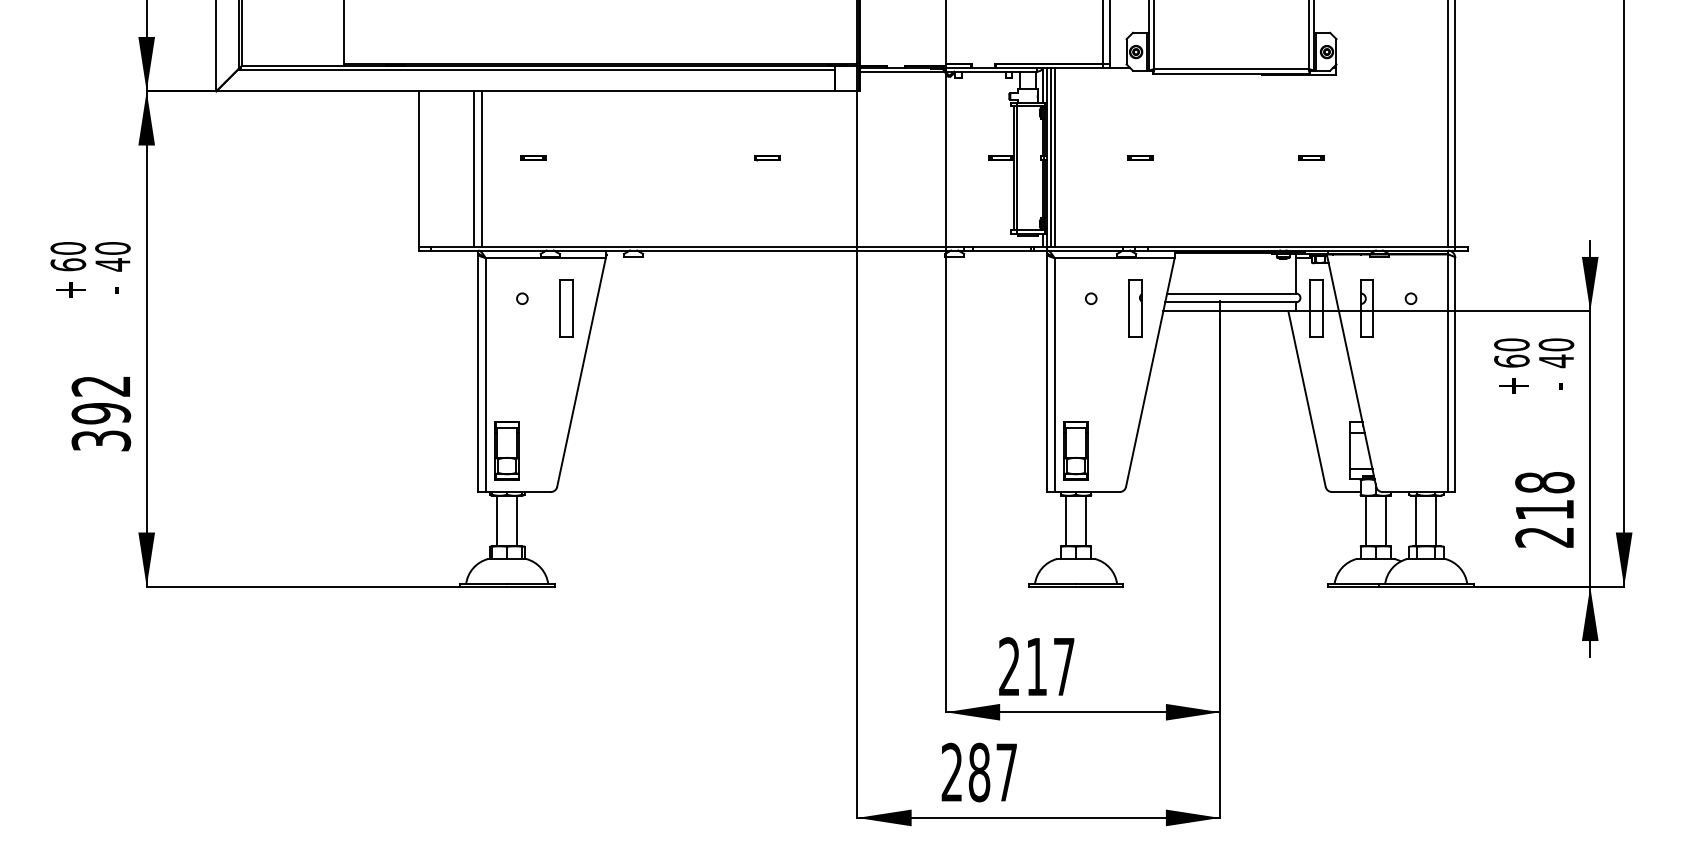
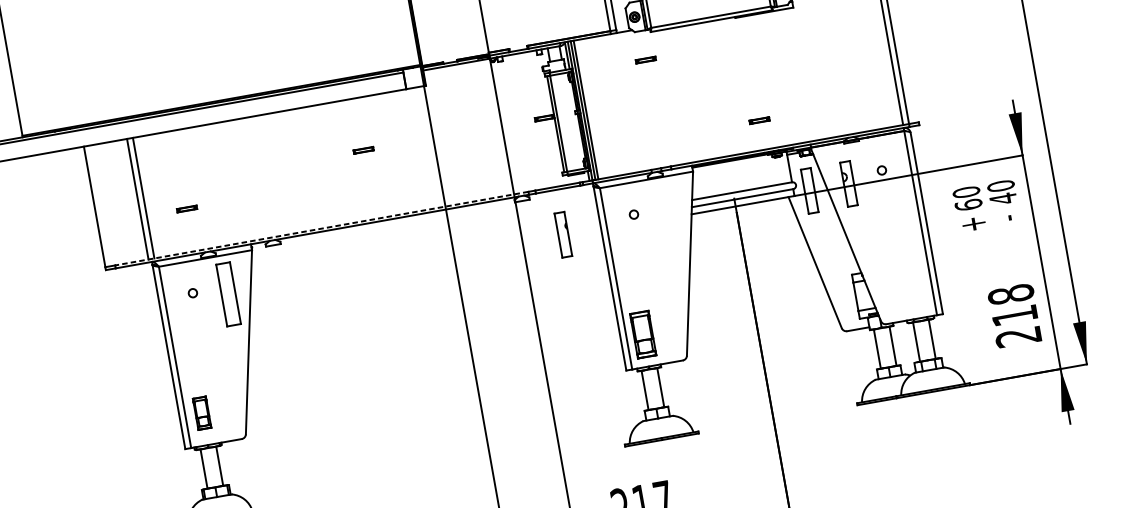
part: (533, 157) -> (186, 208), moved
part: (1140, 157) -> (645, 59), moved
part: (1311, 157) -> (759, 120), moved
line: (697, 246) -> (321, 228), solid -> dashed
part: (566, 308) -> (228, 294), size x1.4
part: (1135, 308) -> (563, 234), moved
part: (506, 450) -> (201, 413), size x0.7

